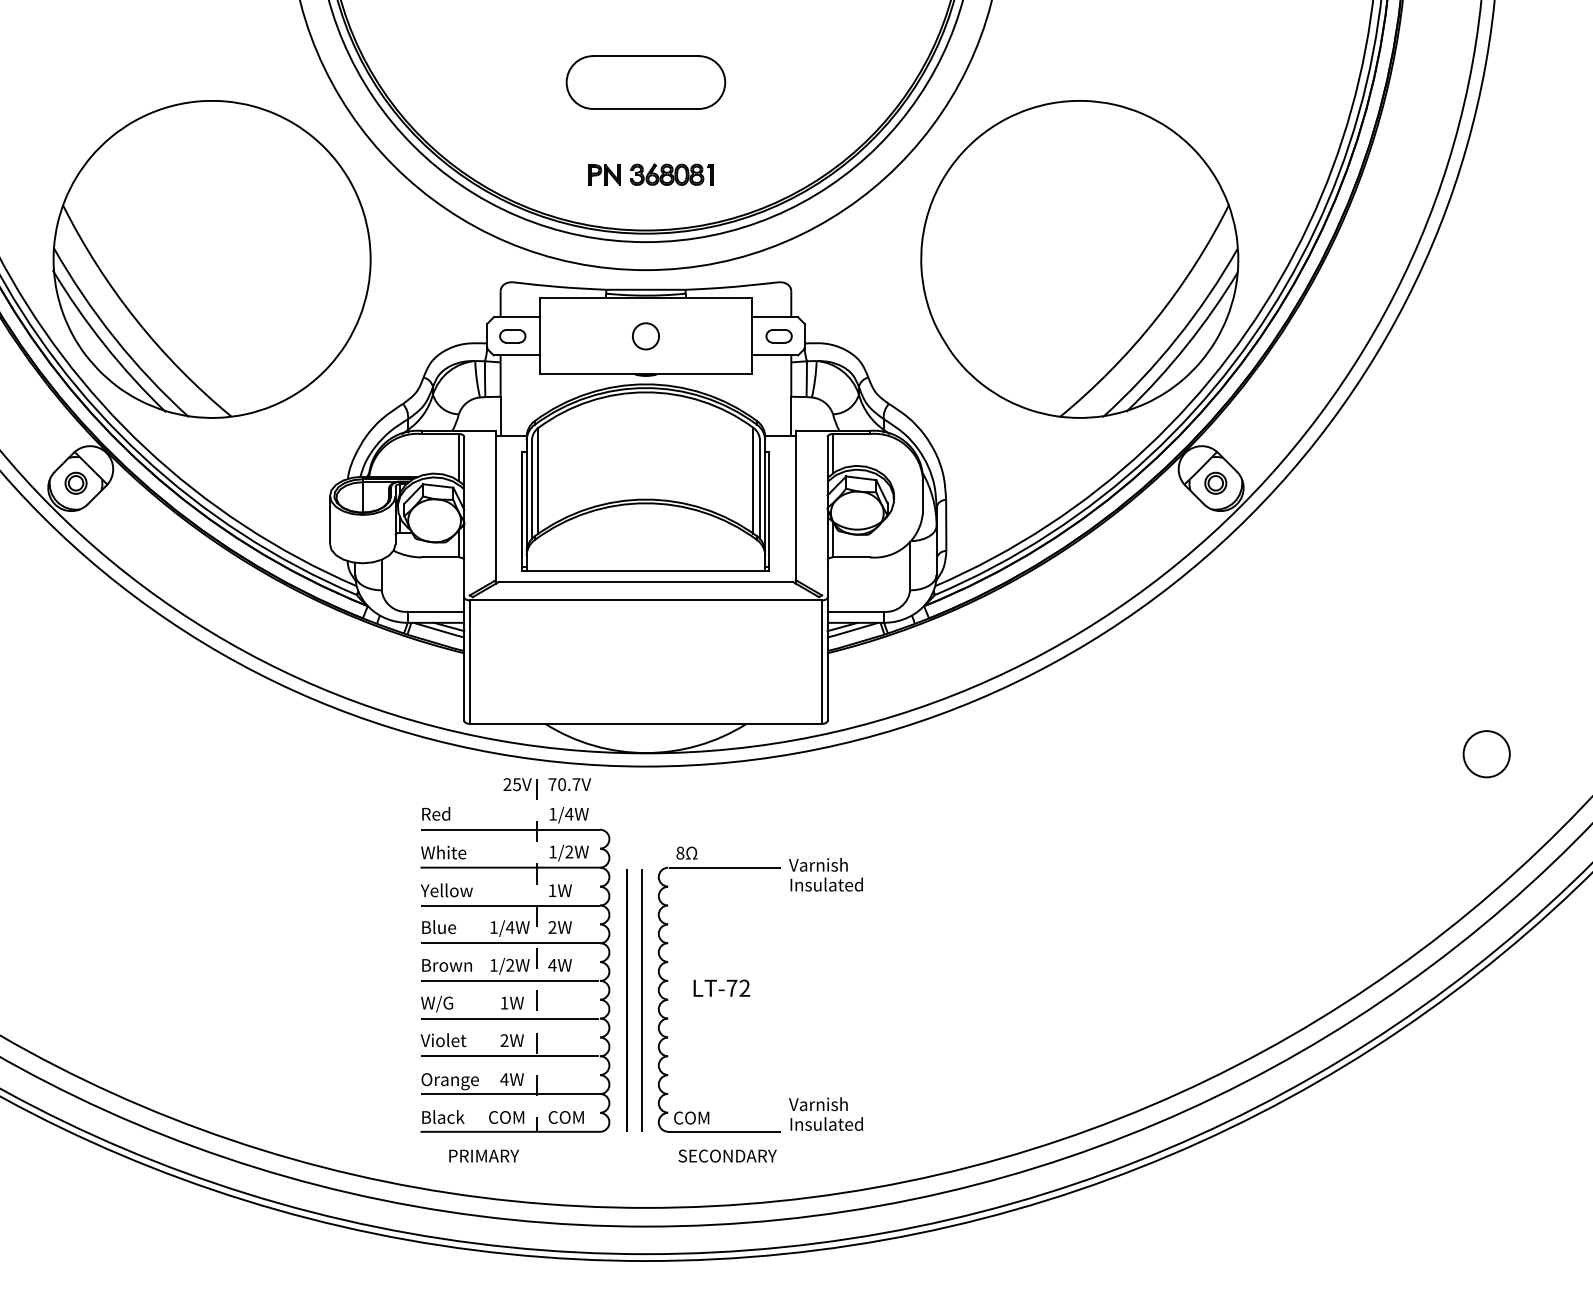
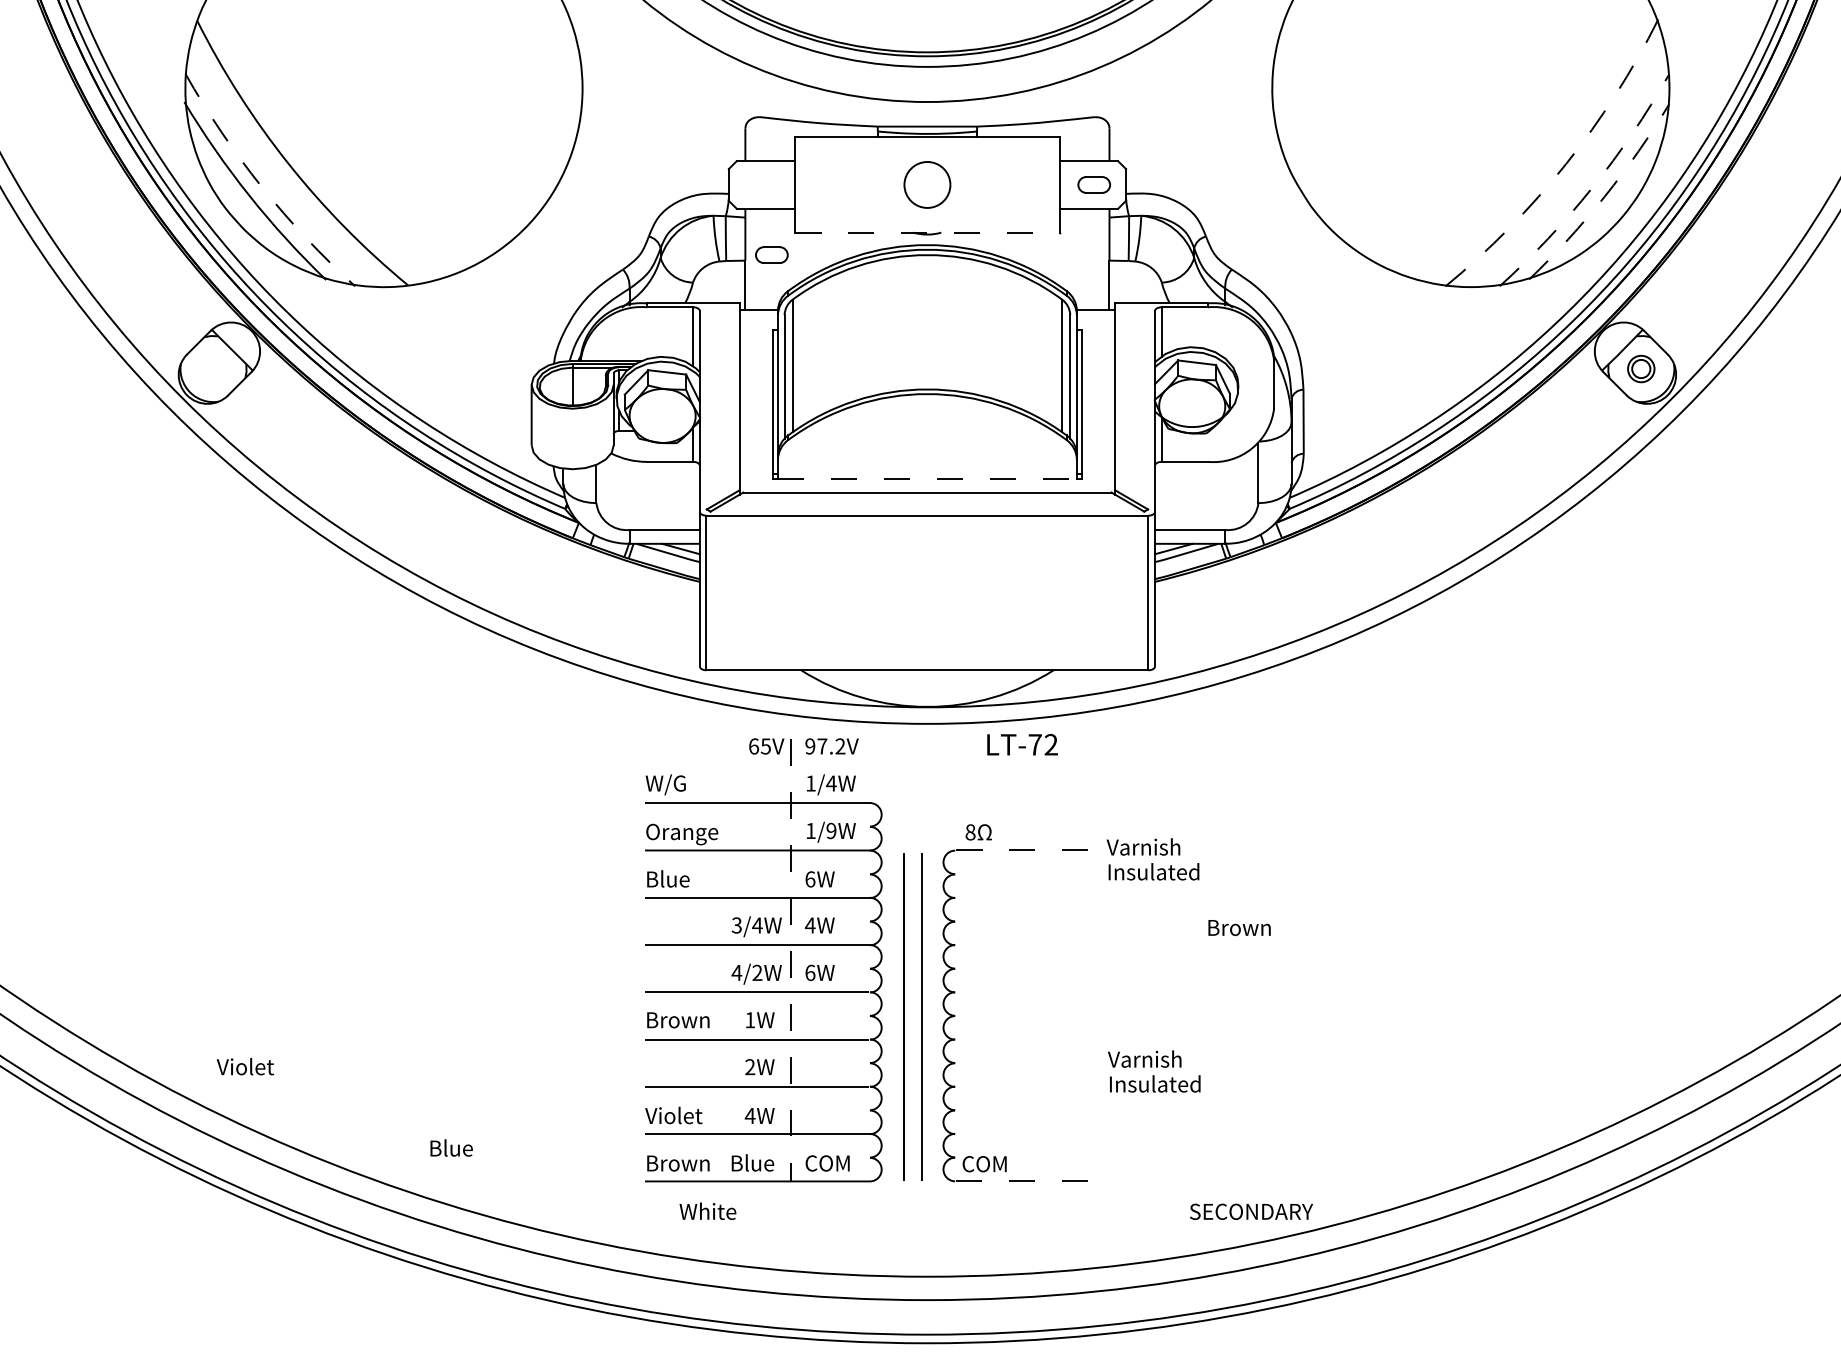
arc: (1155, 319) -> (1565, 163), solid -> dashed
part: (512, 336) -> (771, 255), moved
circle: (645, 336) -> (926, 185), size x1.4
arc: (114, 337) -> (261, 186), solid -> dashed
arc: (1176, 338) -> (1592, 187), solid -> dashed
arc: (1186, 345) -> (1604, 196), solid -> dashed
line: (645, 374) -> (926, 232), solid -> dashed
part: (75, 482) -> (212, 368), removed
line: (646, 570) -> (928, 478), solid -> dashed
text: (507, 784) -> (753, 746), 25V -> 65V
text: (564, 784) -> (825, 746), 70.7V -> 97.2V
text: (437, 814) -> (666, 783), Red -> W/G
text: (569, 852) -> (831, 831), 1/2W -> 1/9W
text: (449, 854) -> (681, 834), White -> Orange
line: (725, 867) -> (1027, 850), solid -> dashed
text: (446, 890) -> (677, 879), Yellow -> Blue
text: (552, 890) -> (810, 879), 1W -> 6W
text: (439, 927) -> (452, 1148), moved
text: (493, 927) -> (736, 925), 1/4W -> 3/4W
text: (552, 927) -> (810, 925), 2W -> 4W
text: (552, 964) -> (810, 971), 4W -> 6W
text: (446, 965) -> (1238, 927), moved
text: (493, 965) -> (736, 973), 1/2W -> 4/2W
text: (721, 987) -> (1022, 743), moved
text: (446, 1003) -> (677, 1020), W/G -> Brown
text: (443, 1040) -> (245, 1067), moved
text: (449, 1081) -> (681, 1118), Orange -> Violet
text: (825, 1113) -> (1153, 1070), moved
text: (452, 1116) -> (685, 1162), Black -> Brown
text: (506, 1116) -> (752, 1162), COM -> Blue
line: (725, 1131) -> (1027, 1181), solid -> dashed
text: (483, 1155) -> (723, 1211), PRIMARY -> White
text: (727, 1155) -> (1251, 1211), moved

